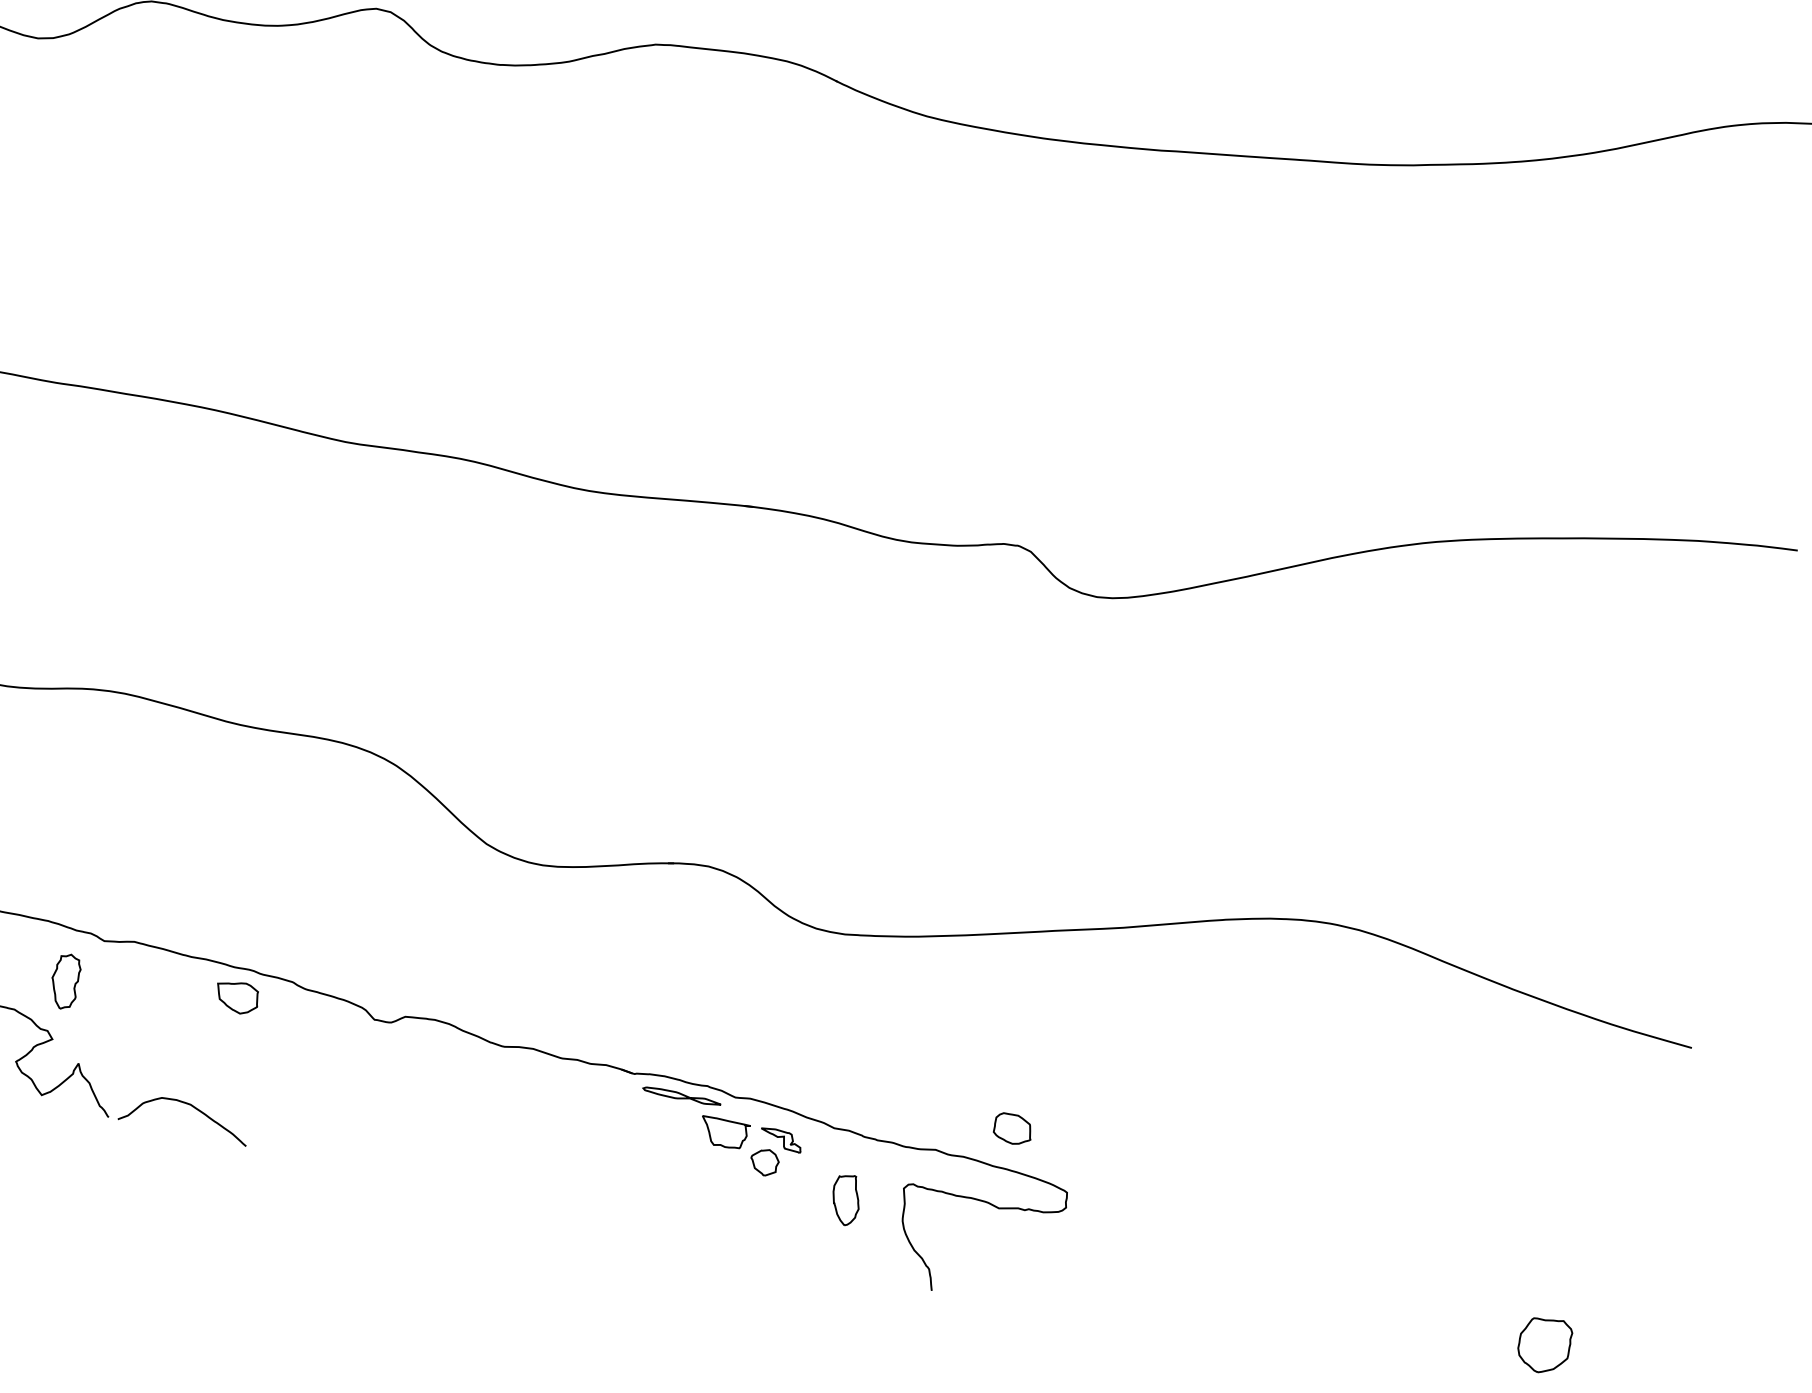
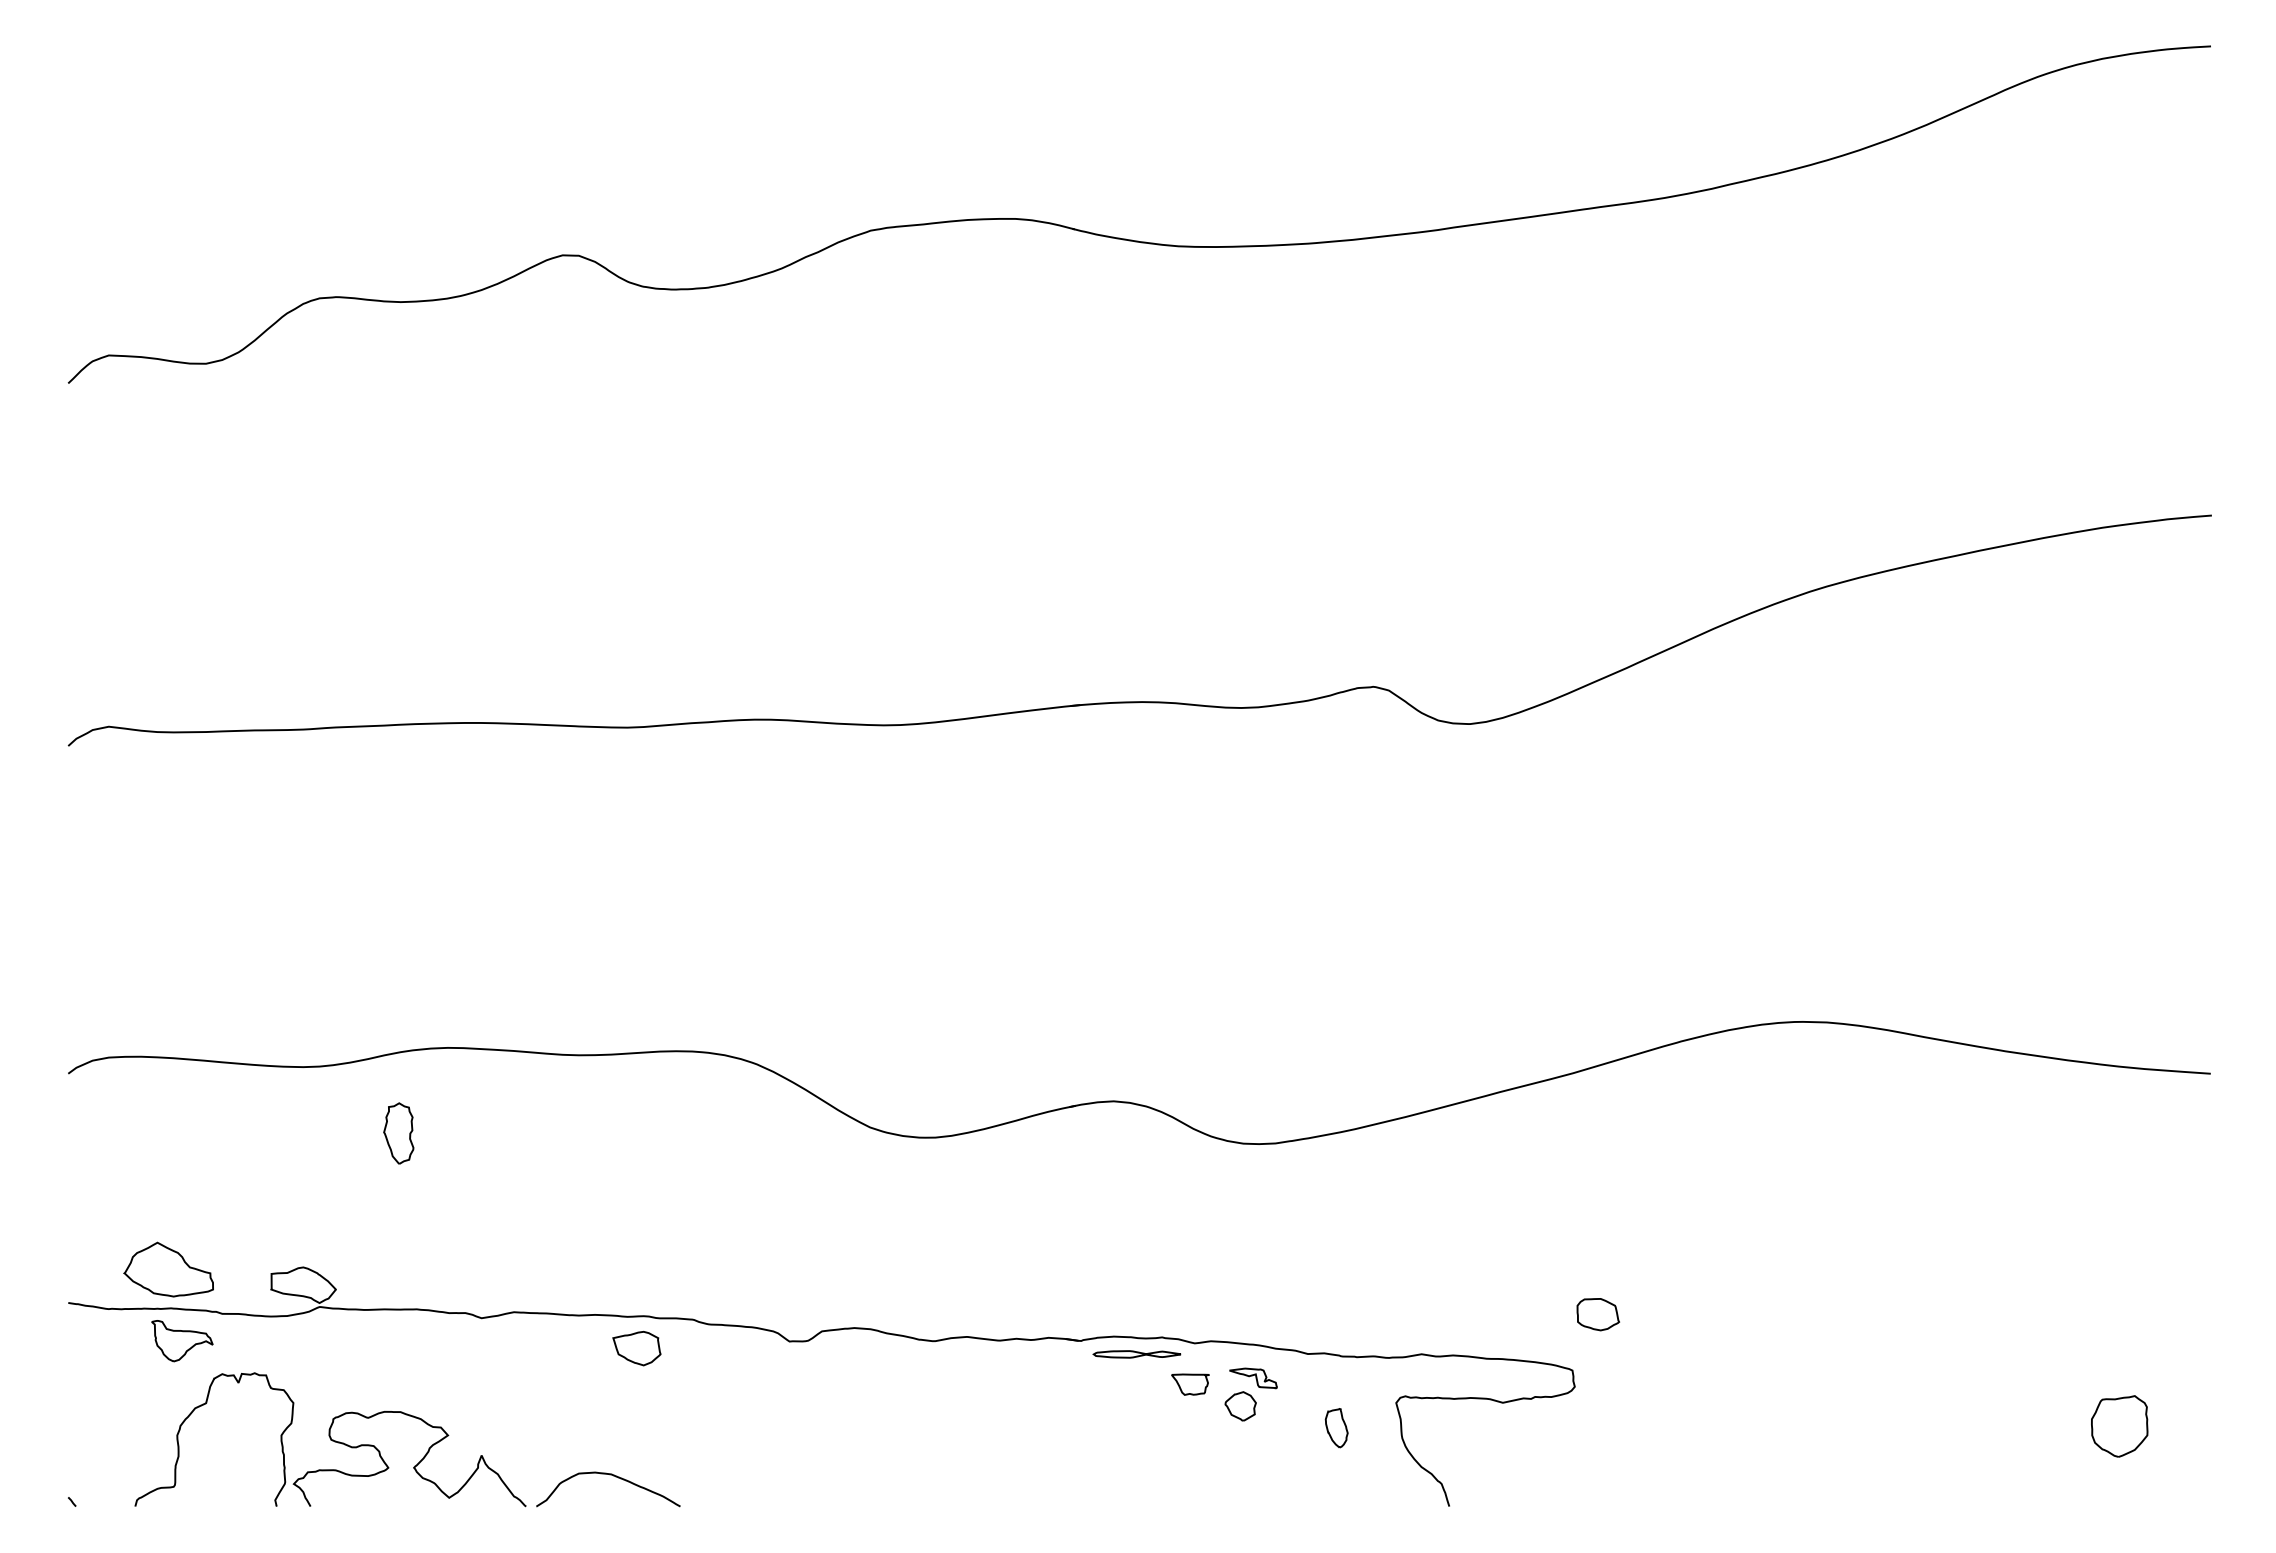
part: (65, 981) -> (398, 1133), moved
part: (1013, 1129) -> (1598, 1314), moved
part: (723, 1133) -> (1190, 1384), size x0.7
part: (846, 1199) -> (1336, 1427), size x0.7

